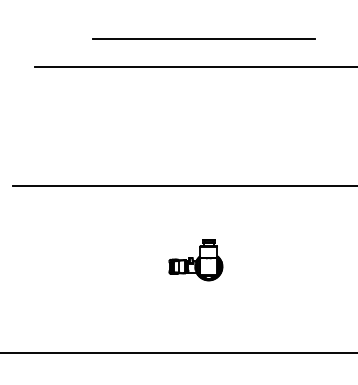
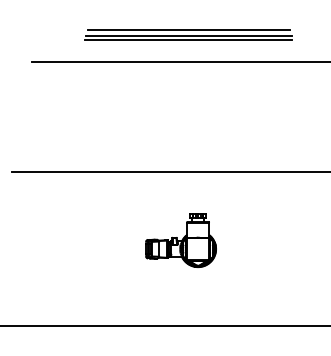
line: (203, 31) -> (188, 29), added
line: (204, 42) -> (189, 39), added
part: (195, 260) -> (180, 240), size x1.43

